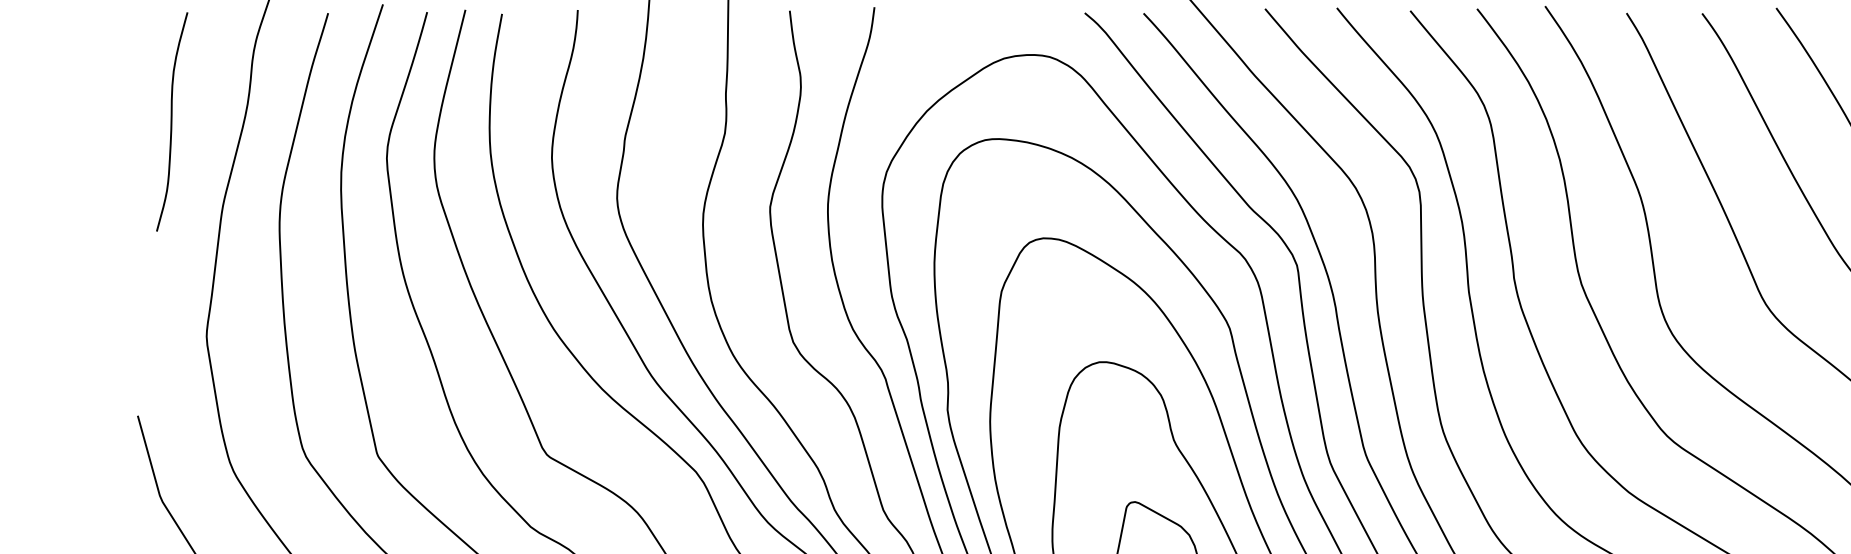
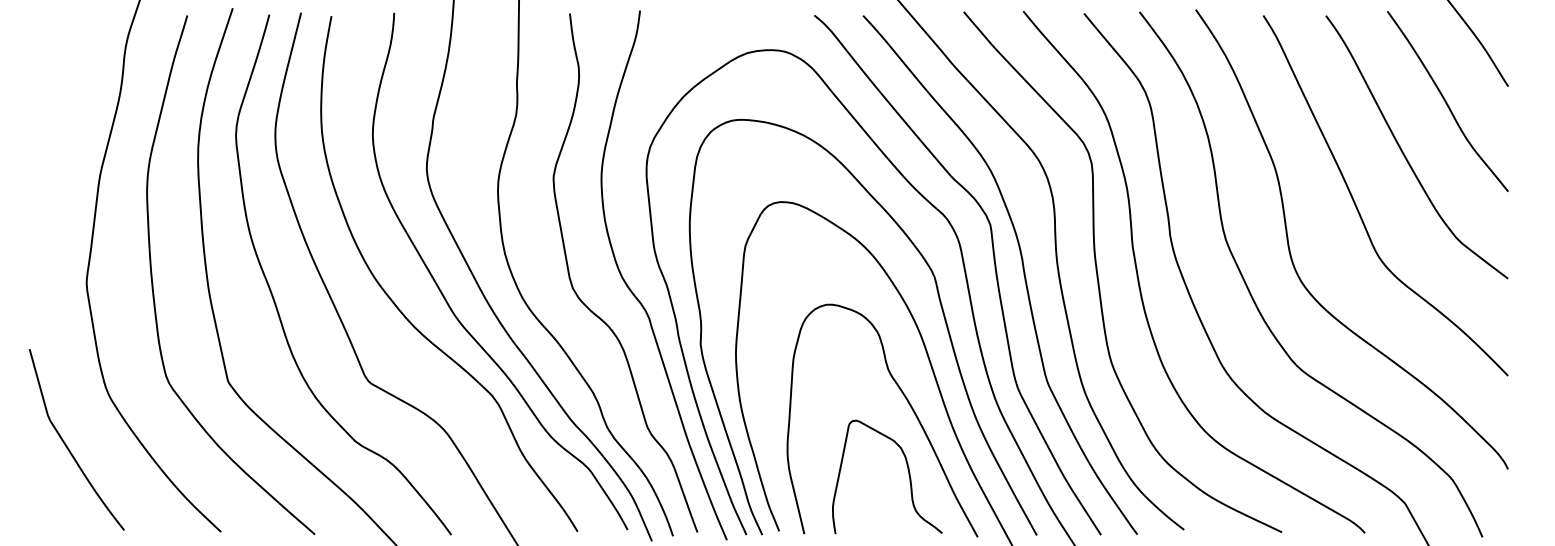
curve: (171, 121) -> (57, 105), removed

